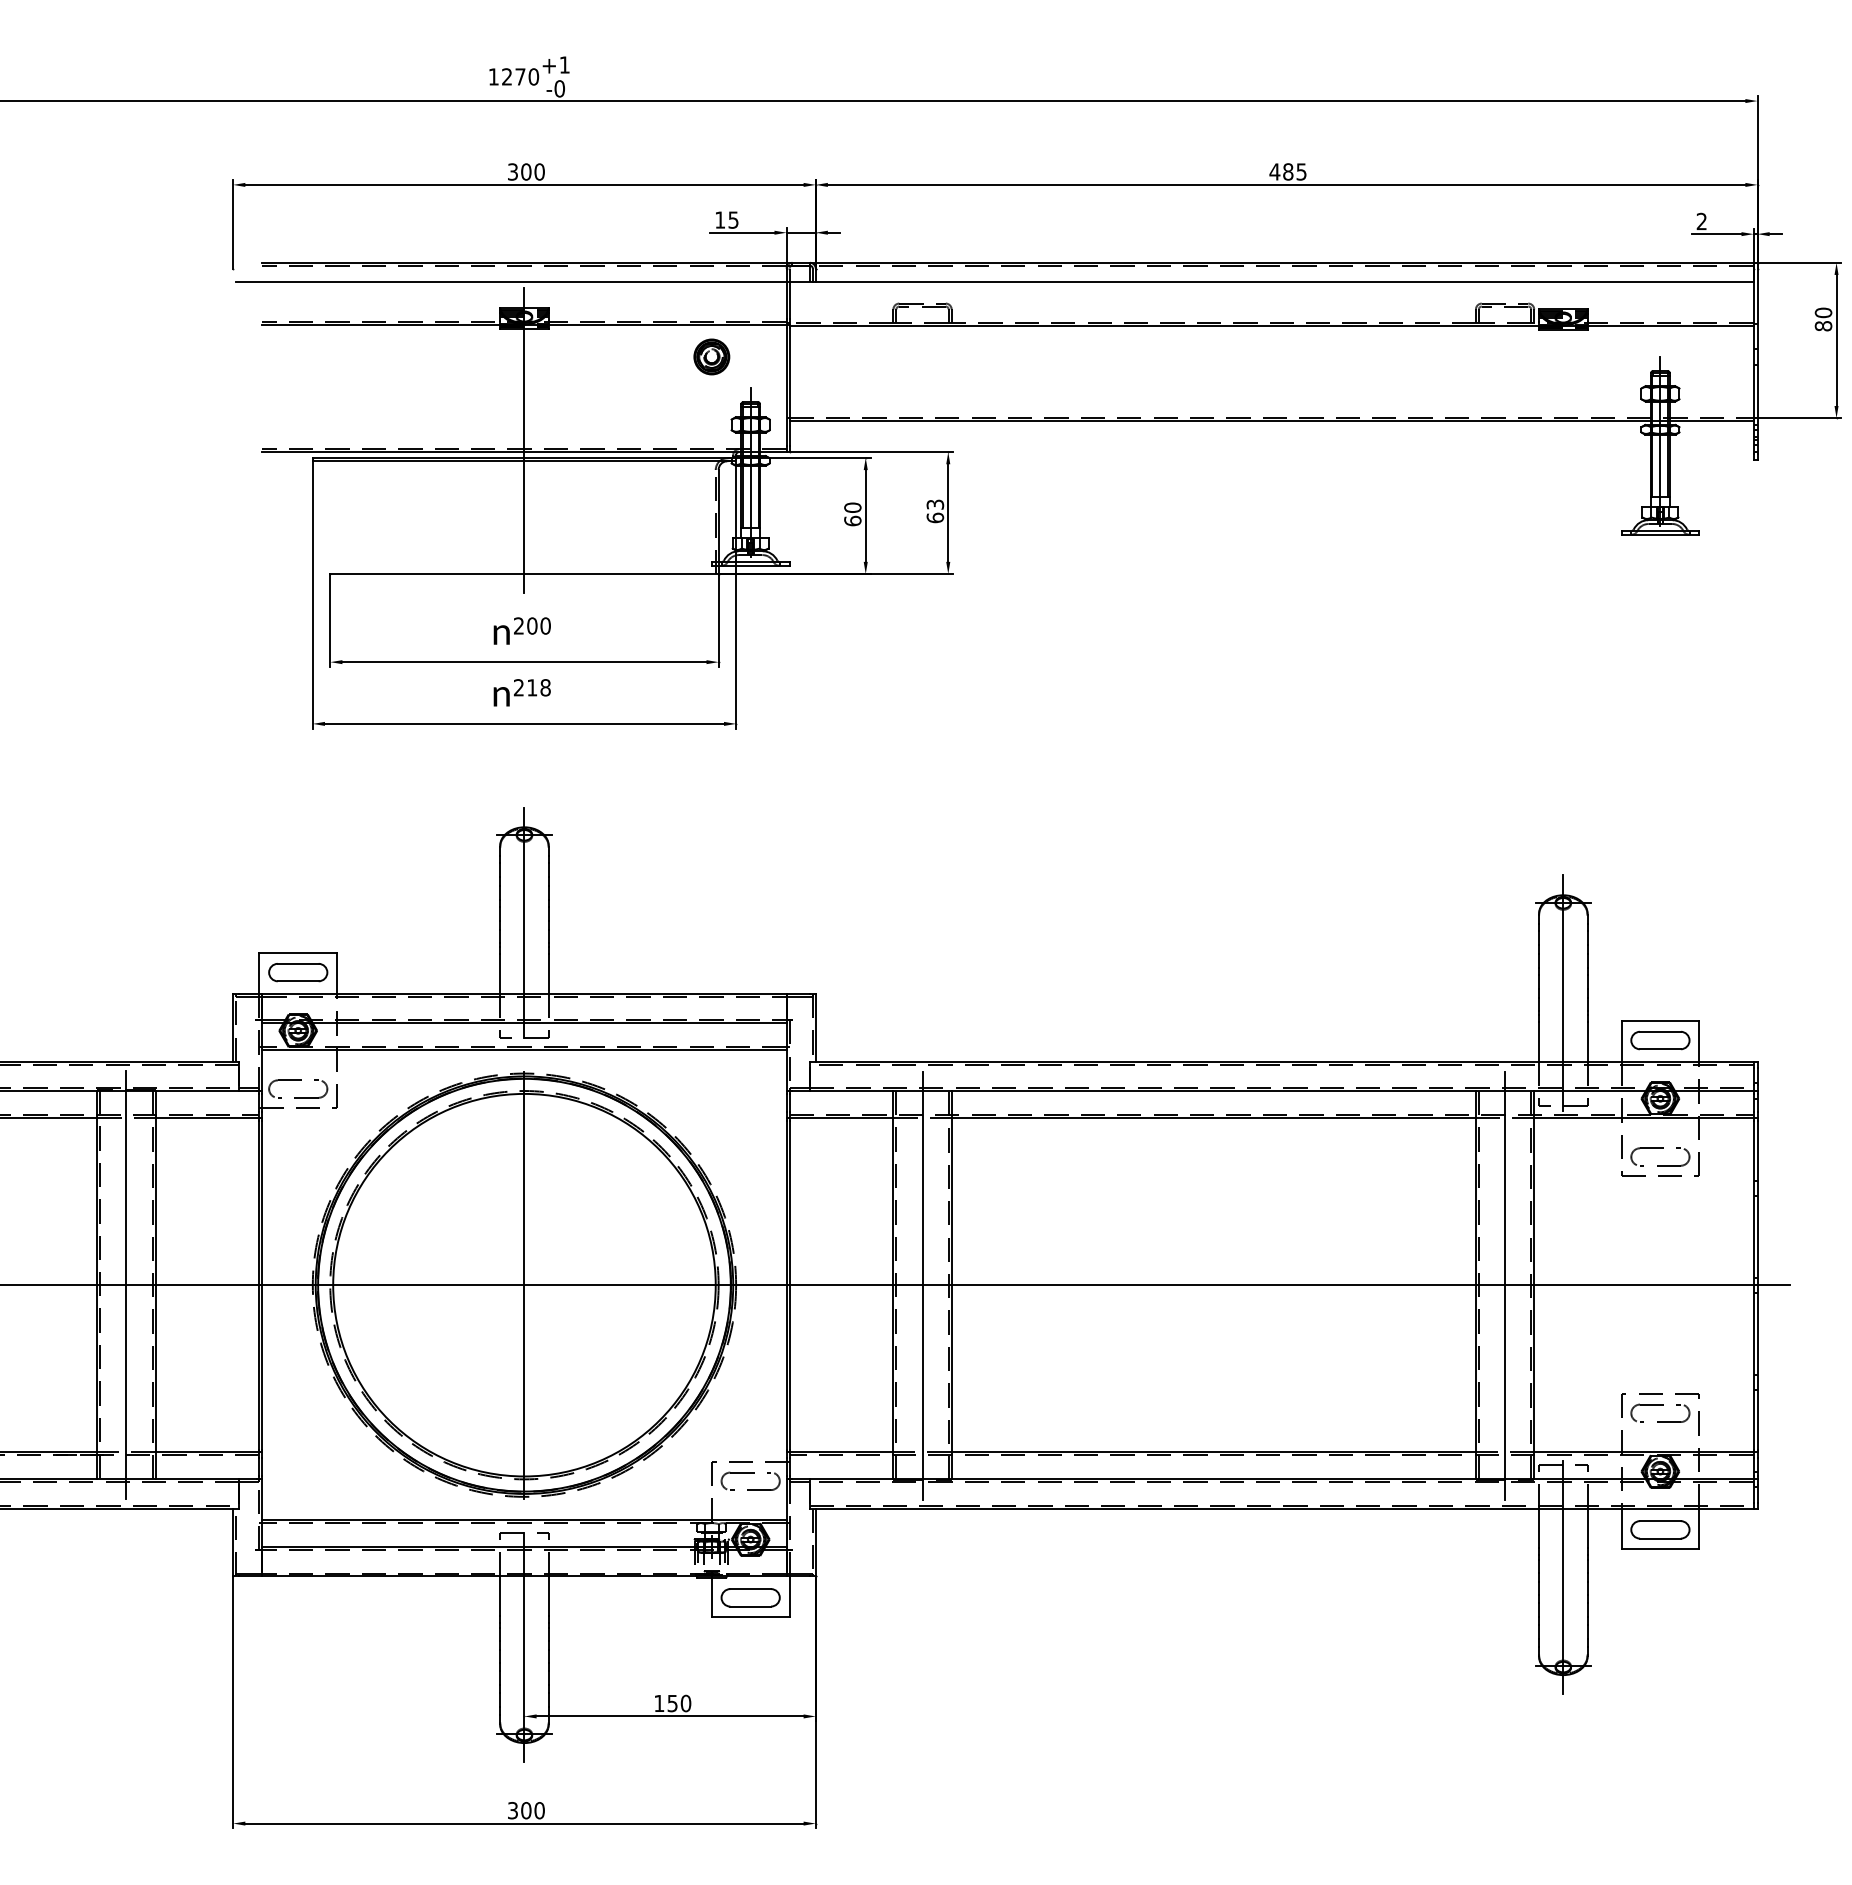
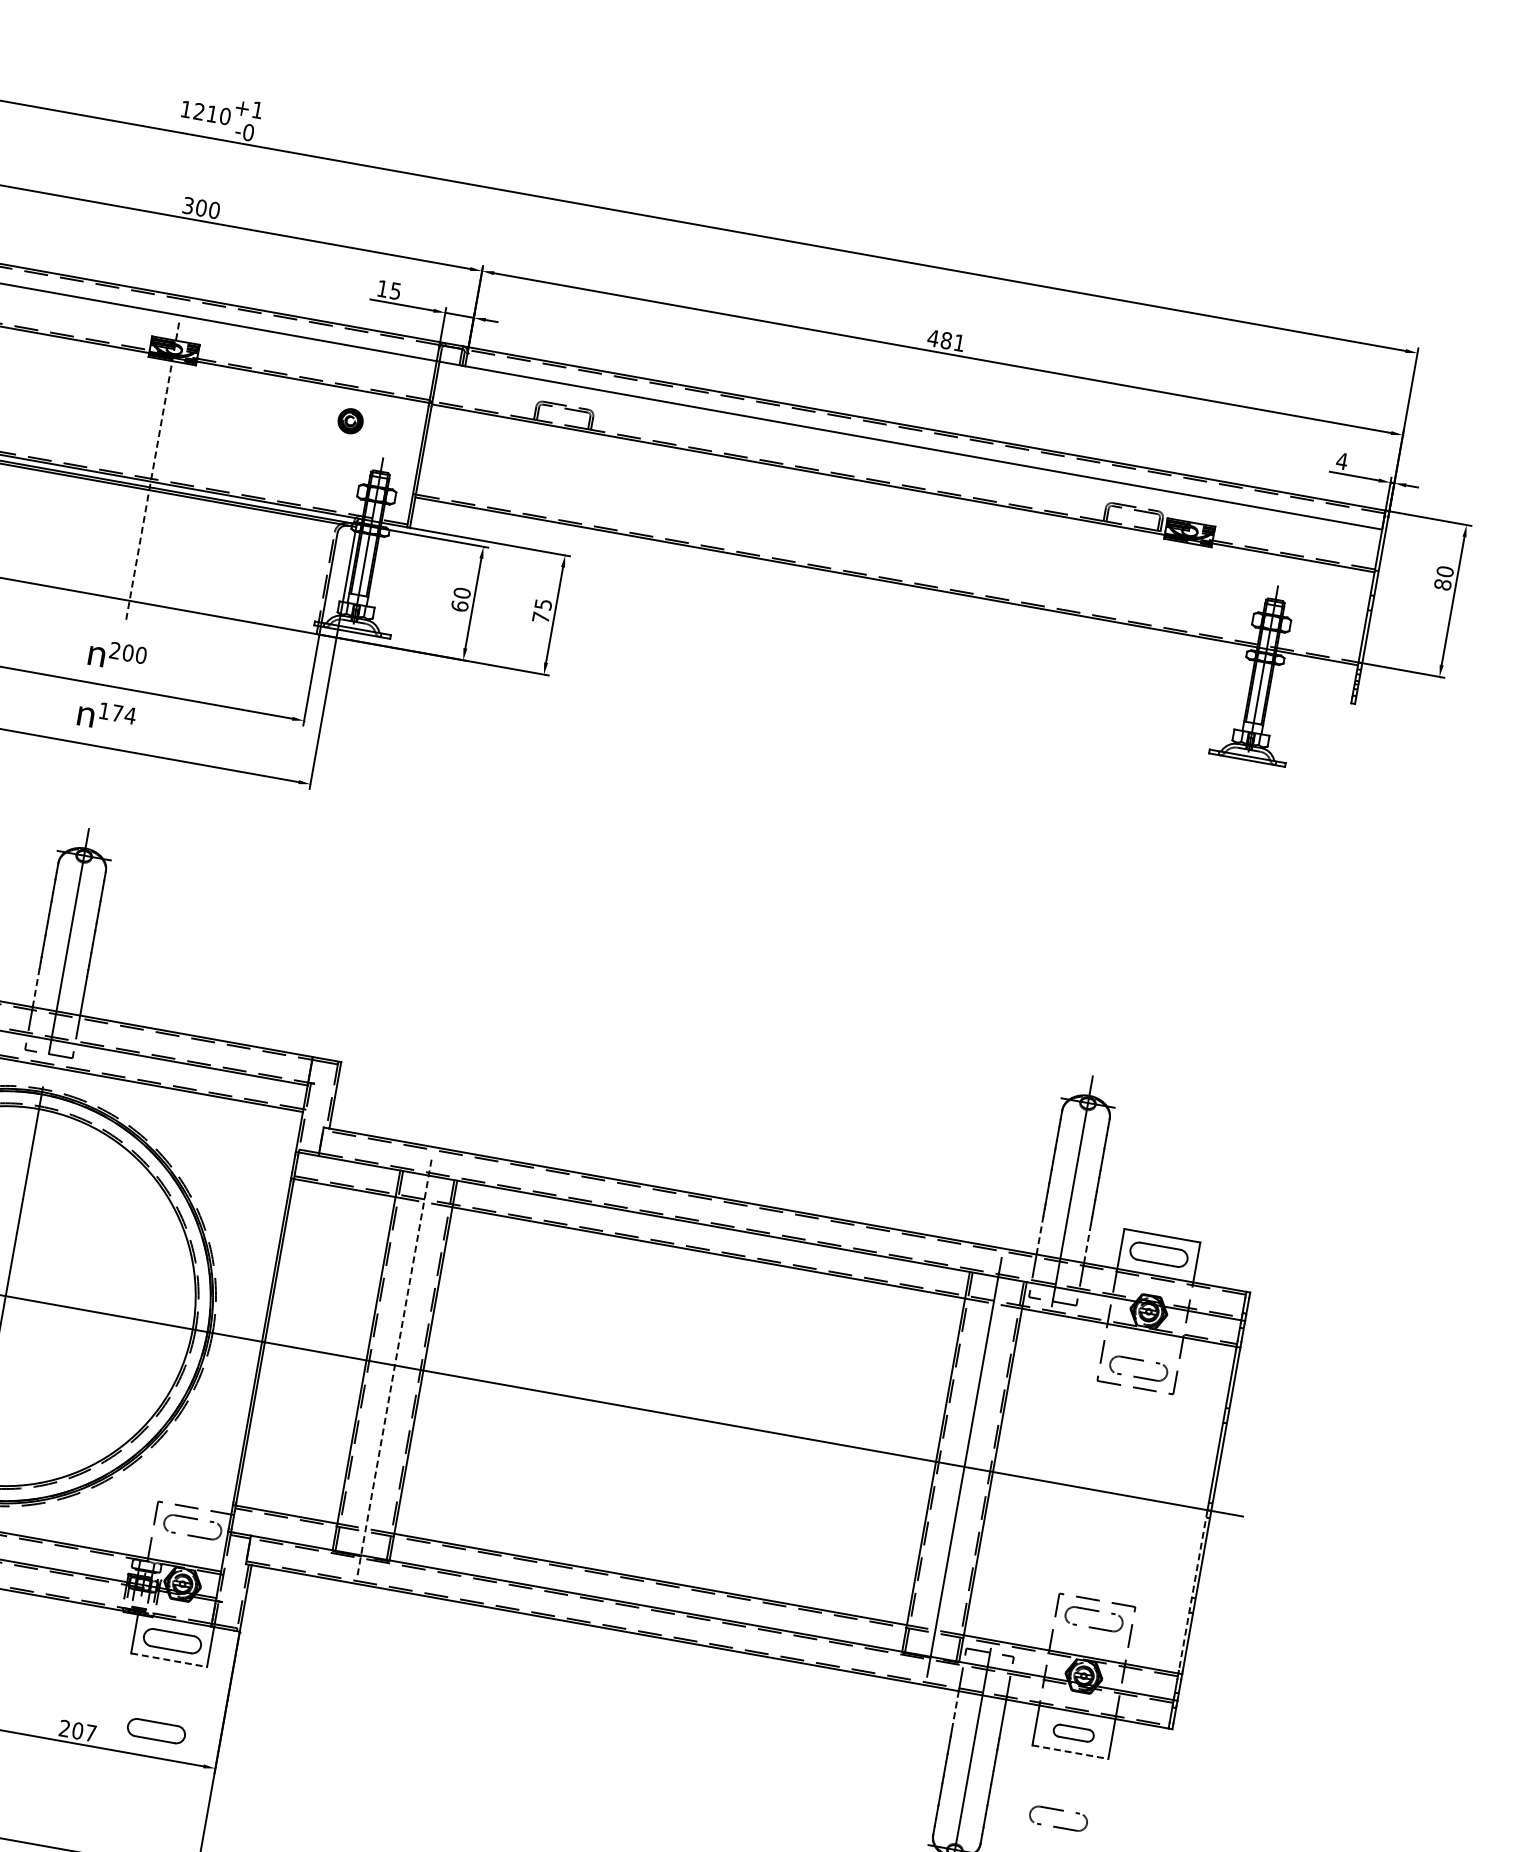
text: (520, 76) -> (212, 113), 1270 -> 1210
text: (1301, 171) -> (959, 342), 485 -> 481
text: (1701, 220) -> (1341, 460), 2 -> 4
part: (711, 356) -> (350, 420), size x0.7
line: (524, 440) -> (152, 470), solid -> dashed
text: (935, 511) -> (542, 611), 63 -> 75
text: (532, 687) -> (117, 713), 218 -> 174
line: (500, 974) -> (36, 988), solid -> dashed
line: (1539, 1042) -> (1040, 1235), solid -> dashed
line: (1587, 1042) -> (1087, 1243), solid -> dashed
line: (922, 1285) -> (394, 1365), solid -> dashed
line: (1753, 1367) -> (1193, 1590), solid -> dashed
line: (1539, 1528) -> (955, 1710), solid -> dashed
part: (1660, 1529) -> (1073, 1732), size x0.7
line: (1660, 1549) -> (1070, 1752), solid -> dashed
part: (1660, 1609) -> (1059, 1811), added
line: (750, 1617) -> (168, 1660), solid -> dashed
part: (750, 1689) -> (156, 1730), added
text: (672, 1703) -> (77, 1730), 150 -> 207

